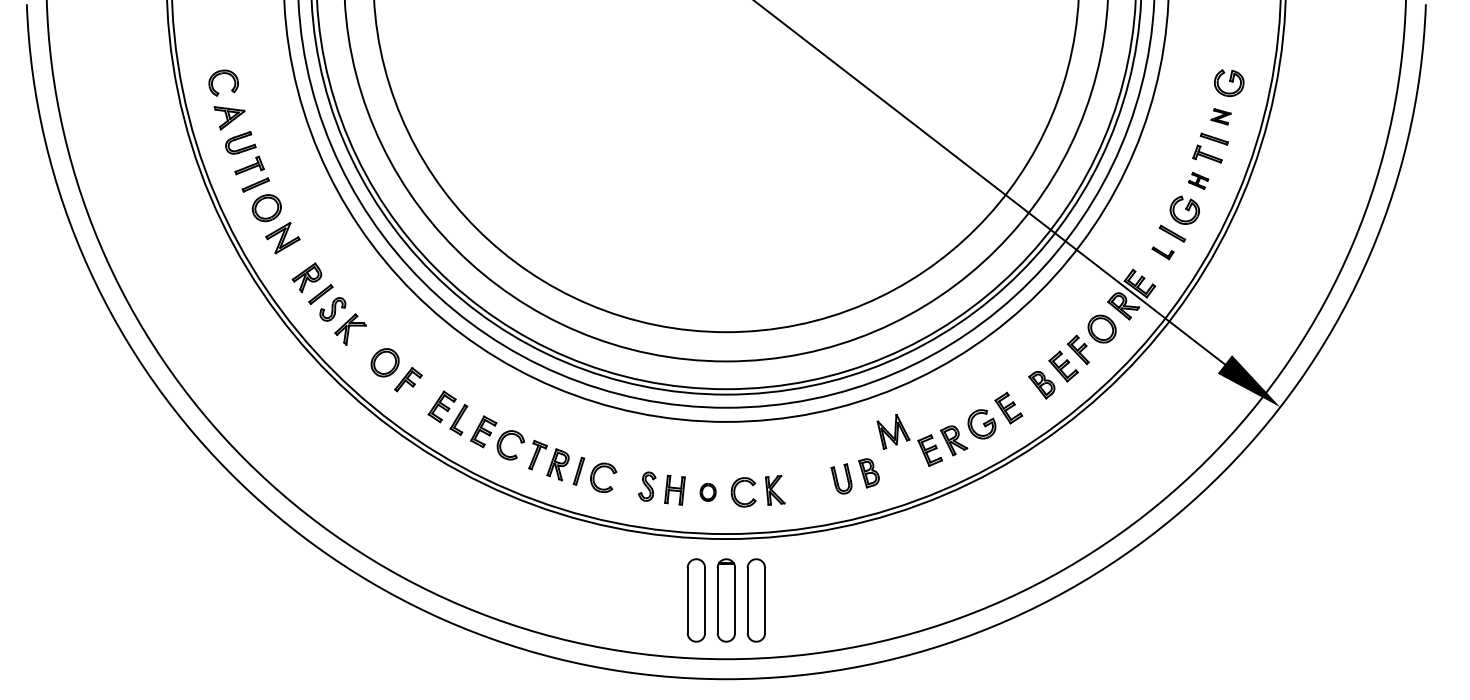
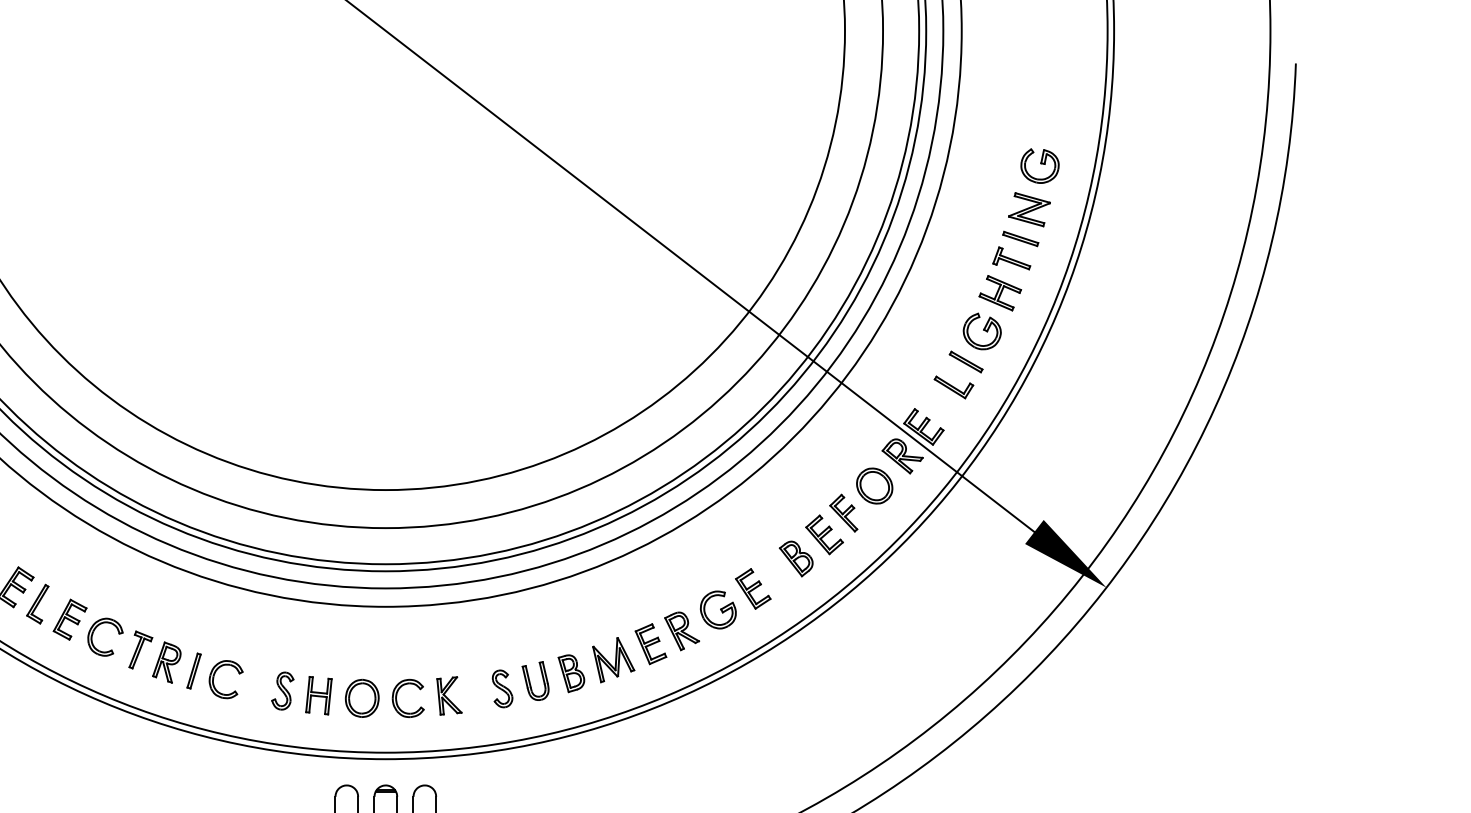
part: (1220, 116) -> (1028, 209), size x1.67
part: (1198, 180) -> (1000, 292), size x1.67
part: (1162, 253) -> (953, 387), size x1.43
part: (893, 431) -> (613, 659), moved
part: (815, 485) -> (501, 689), added
part: (707, 492) -> (361, 698), size x1.67

